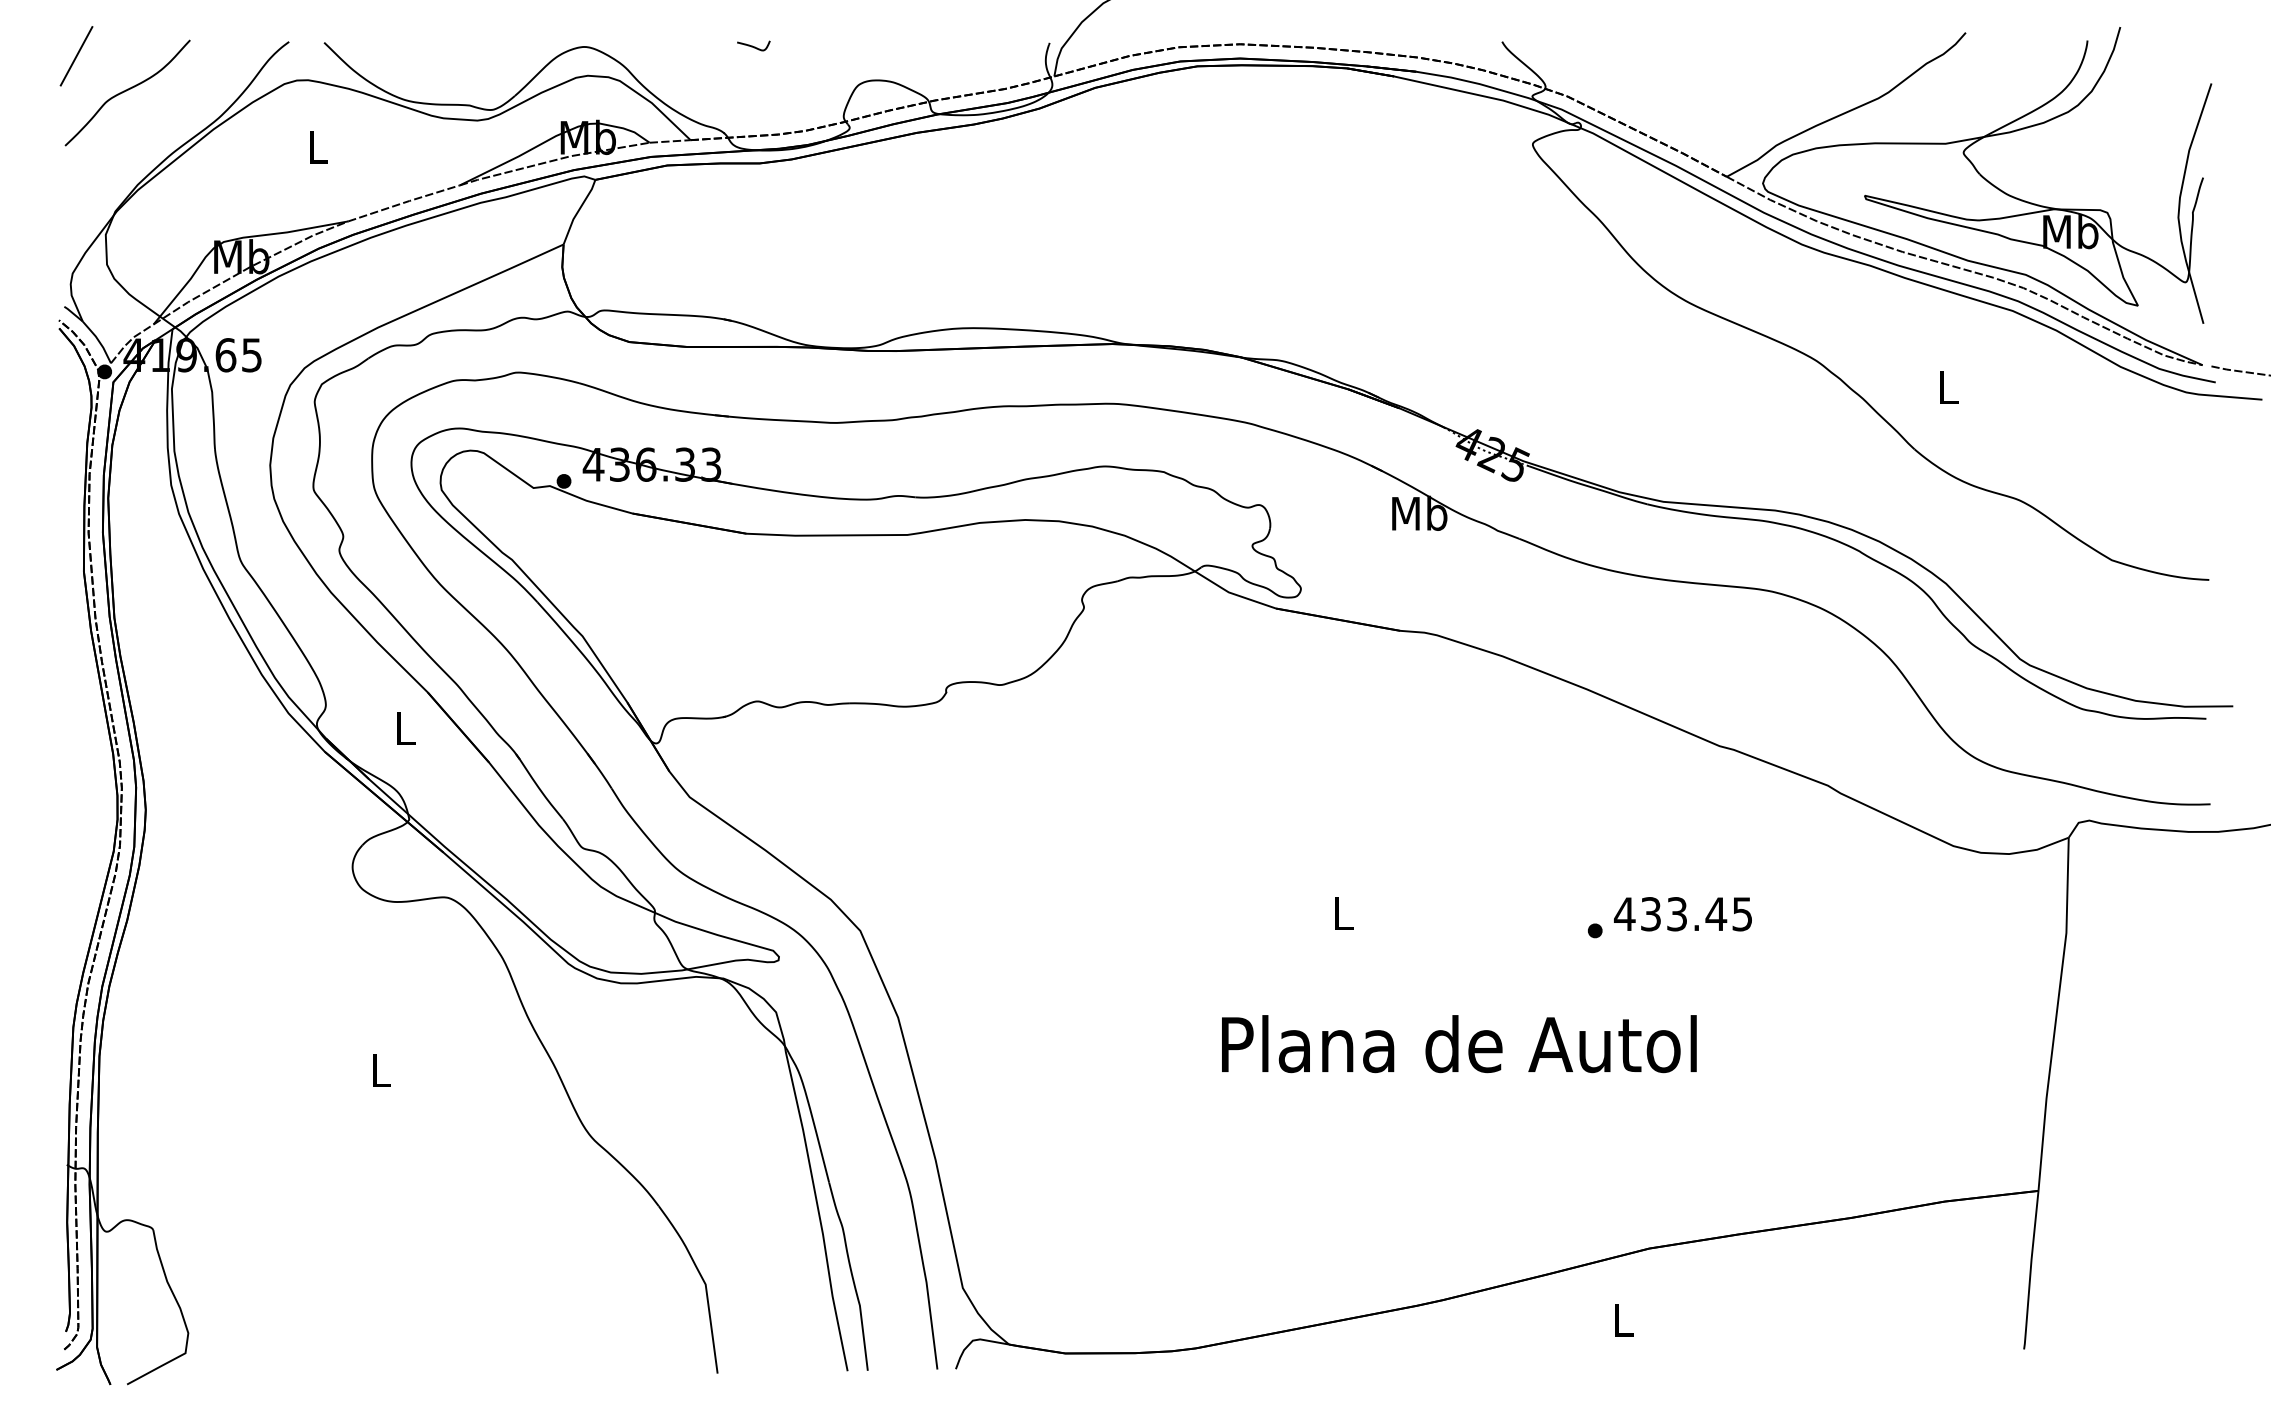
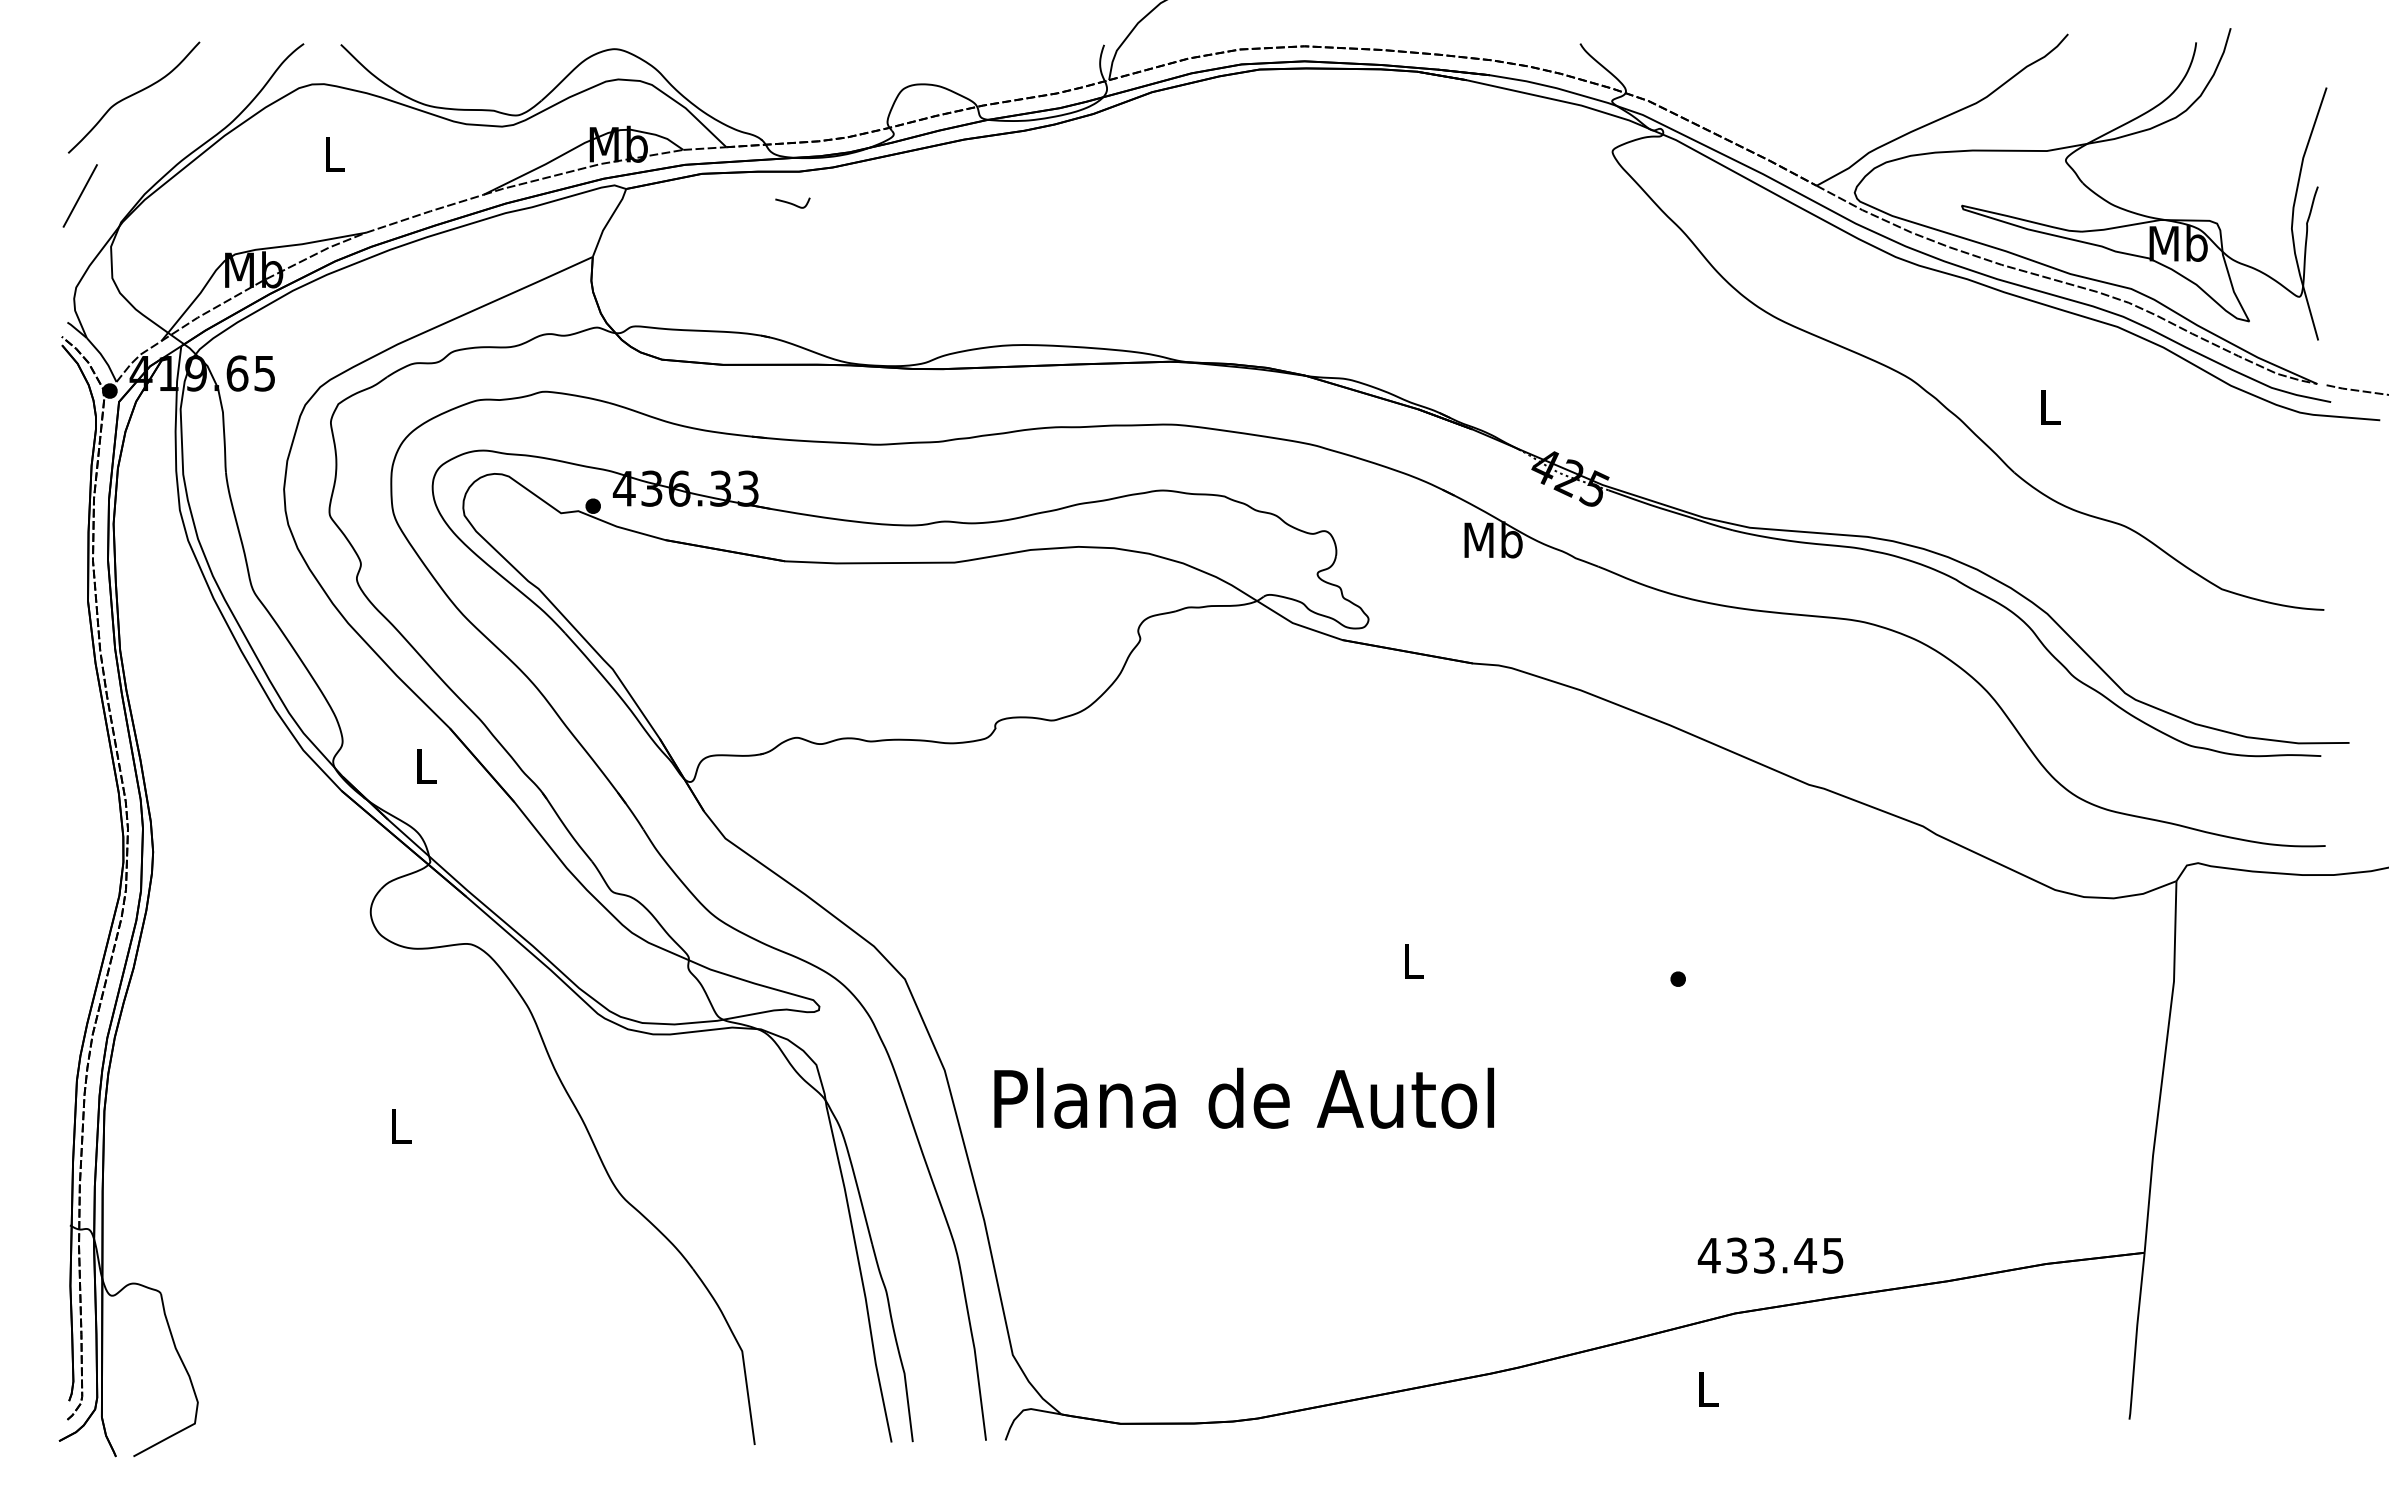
curve: (752, 45) -> (791, 202), moved
line: (75, 55) -> (79, 195), moved
text: (1682, 914) -> (1770, 1255), moved
text: (1458, 1043) -> (1243, 1097), moved

